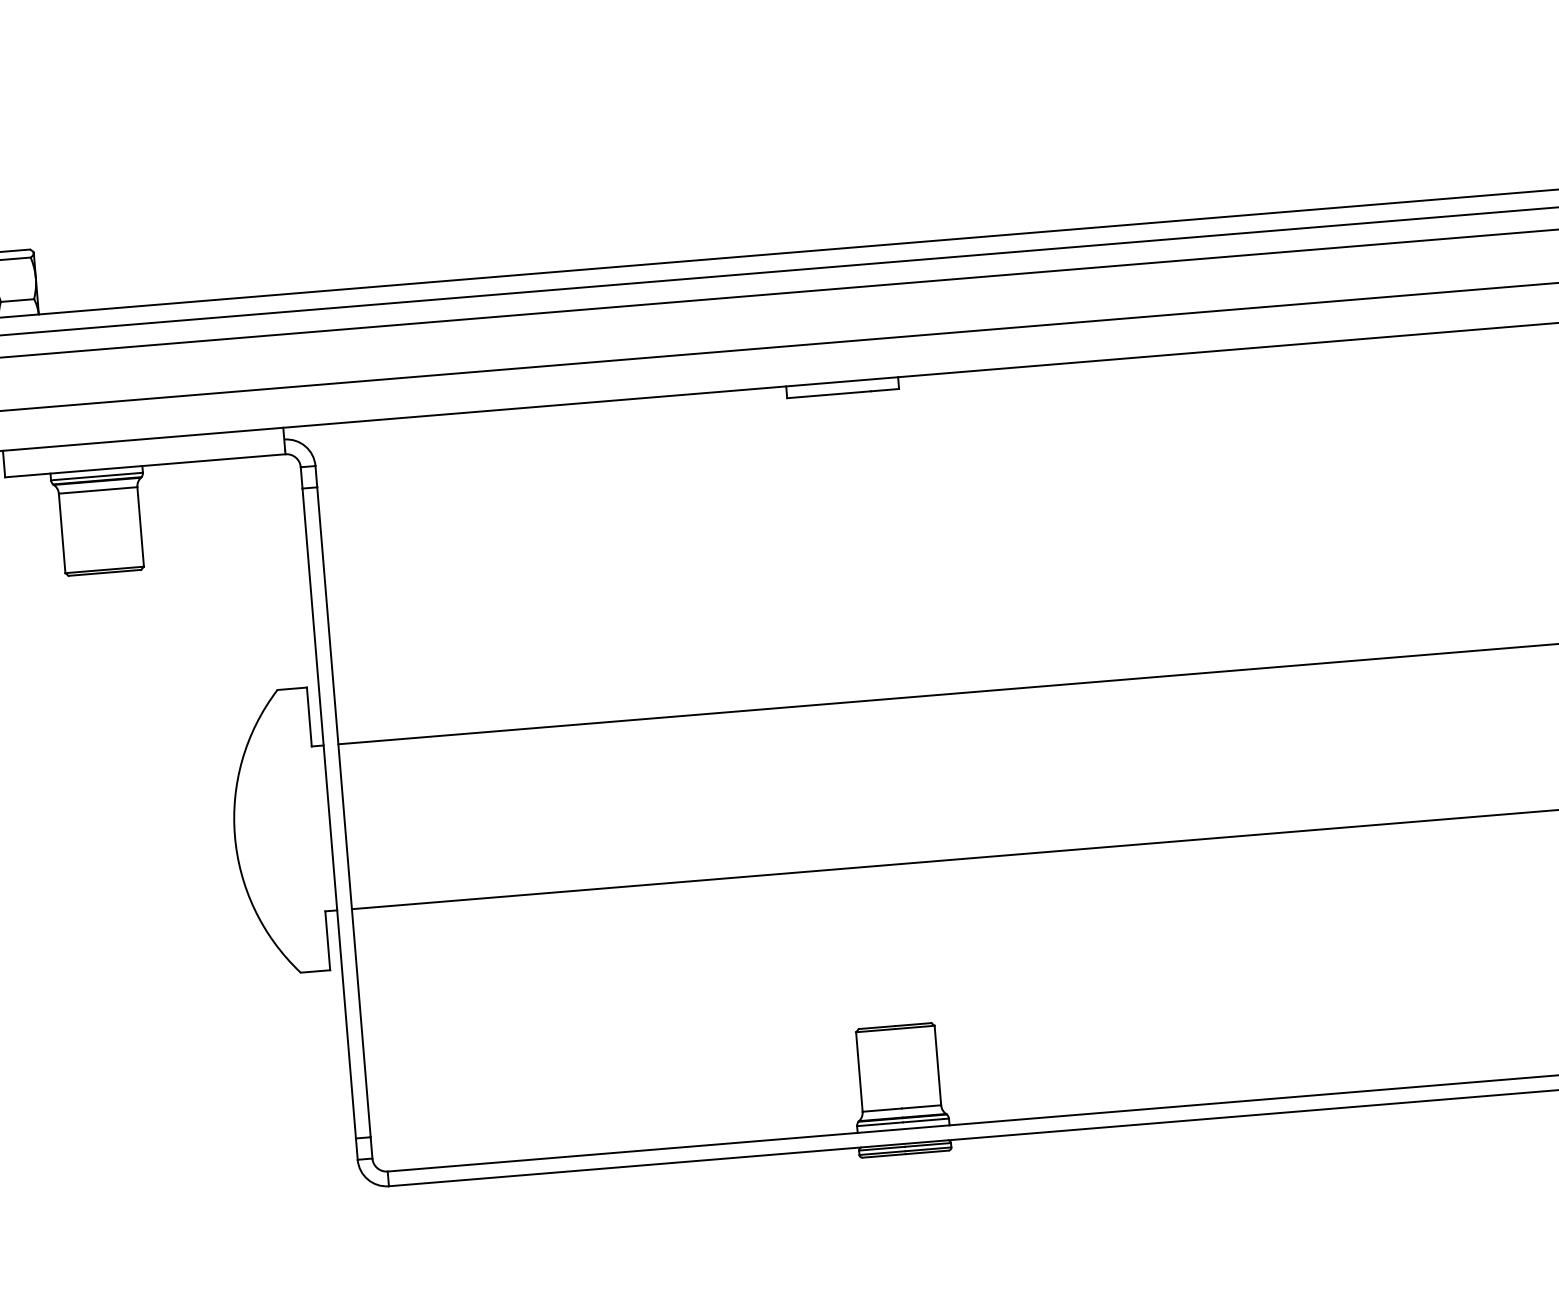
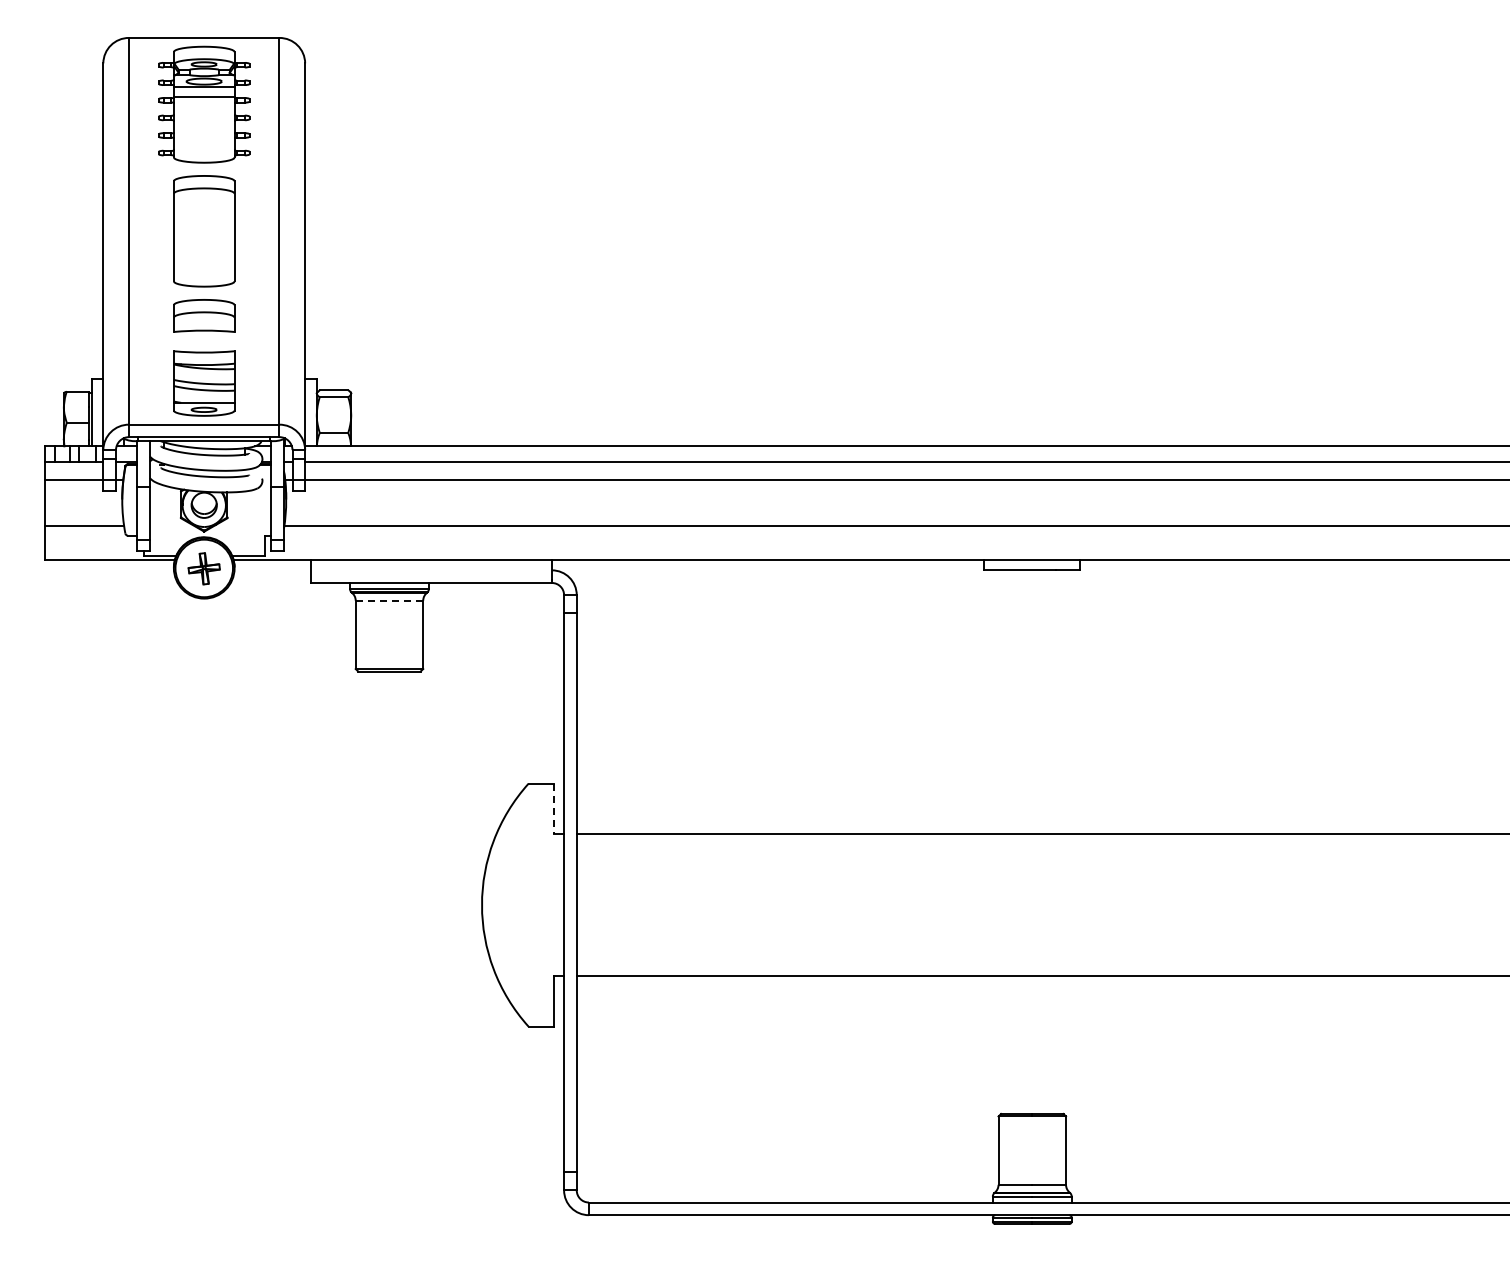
line: (98, 490) -> (389, 600), solid -> dashed
line: (308, 717) -> (553, 809), solid -> dashed

